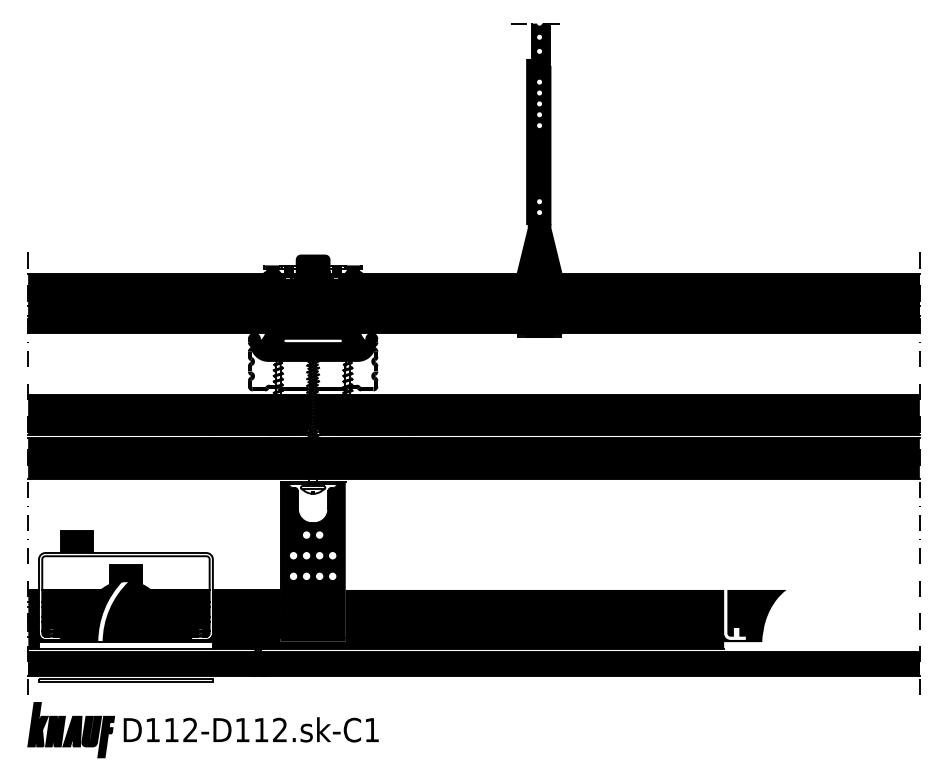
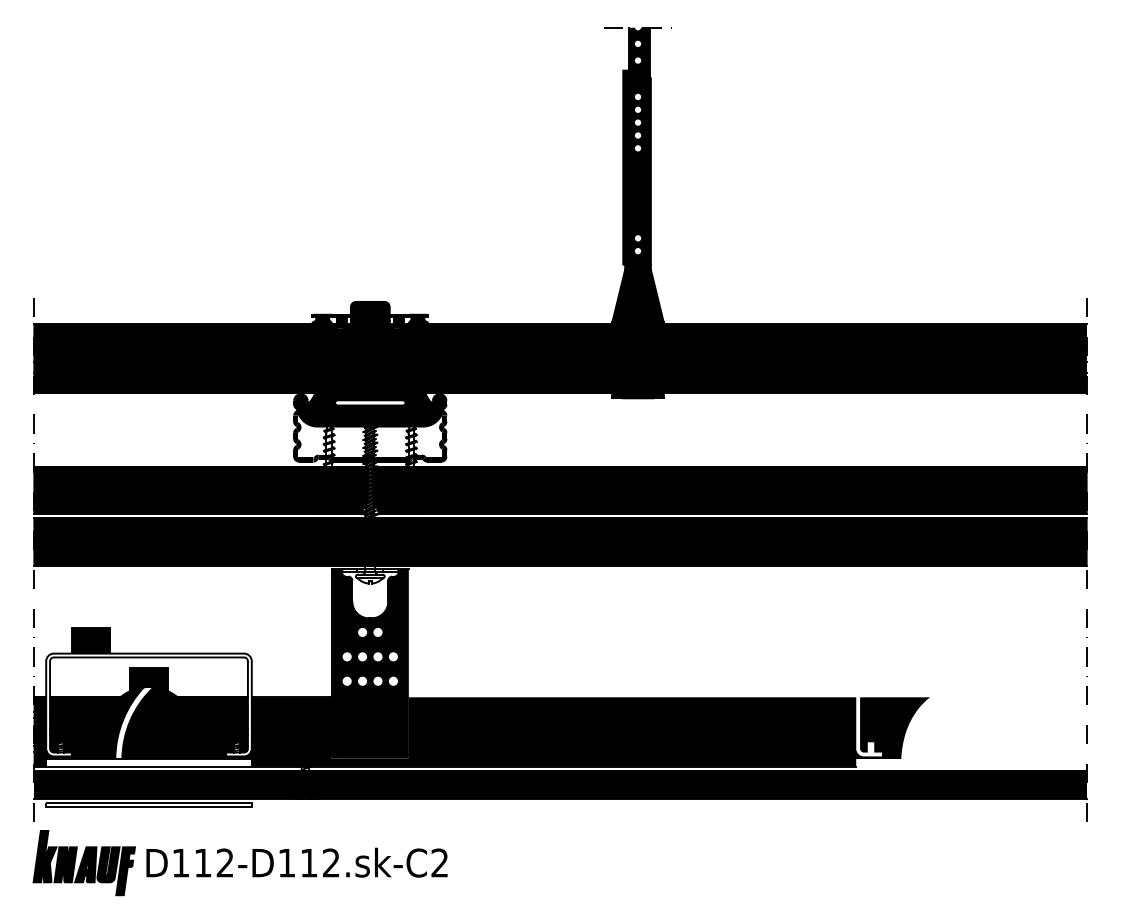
text: (371, 729) -> (439, 862), D112-D112.sk-C1 -> D112-D112.sk-C2

